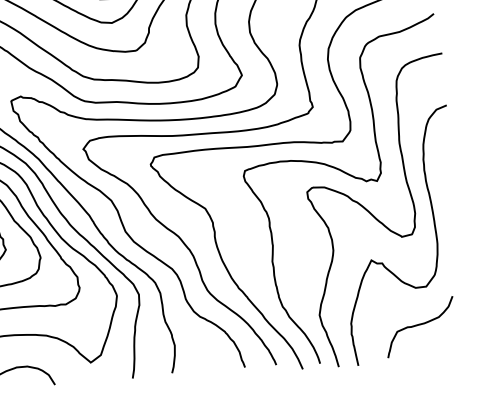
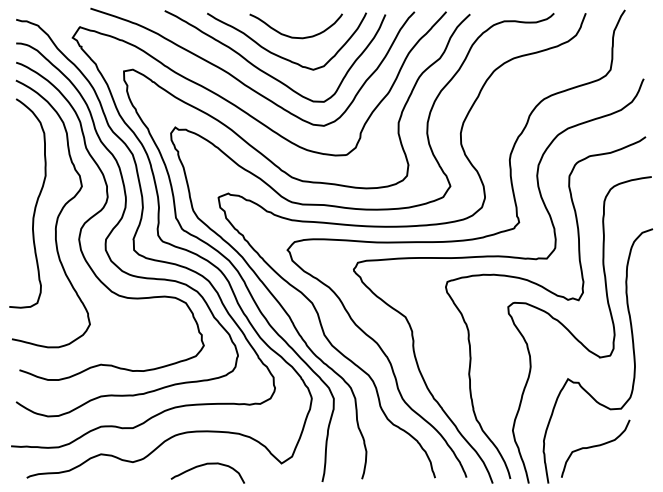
curve: (419, 325) -> (594, 447), moved

